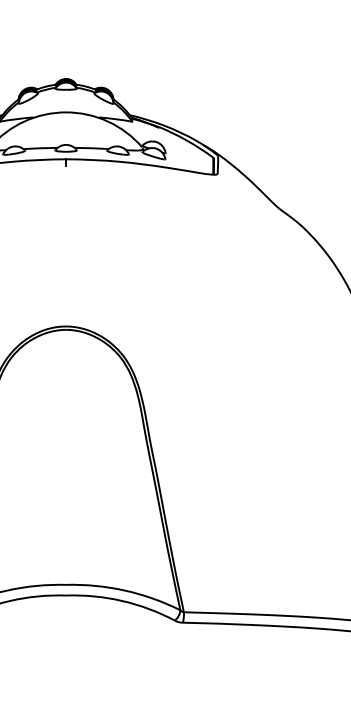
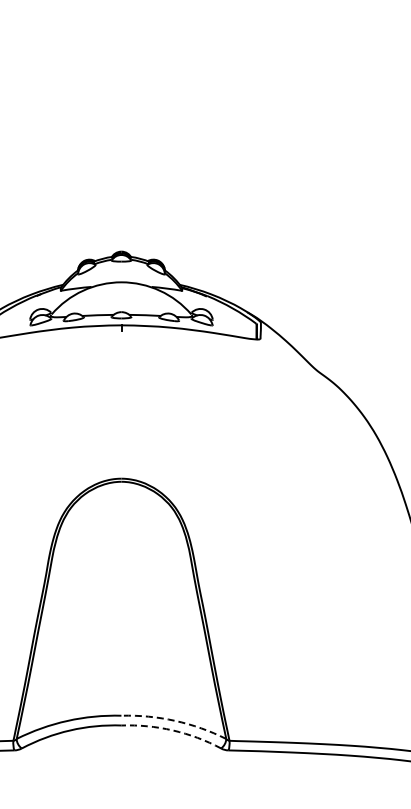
arc: (124, 590) -> (175, 720), solid -> dashed
arc: (121, 600) -> (172, 730), solid -> dashed

